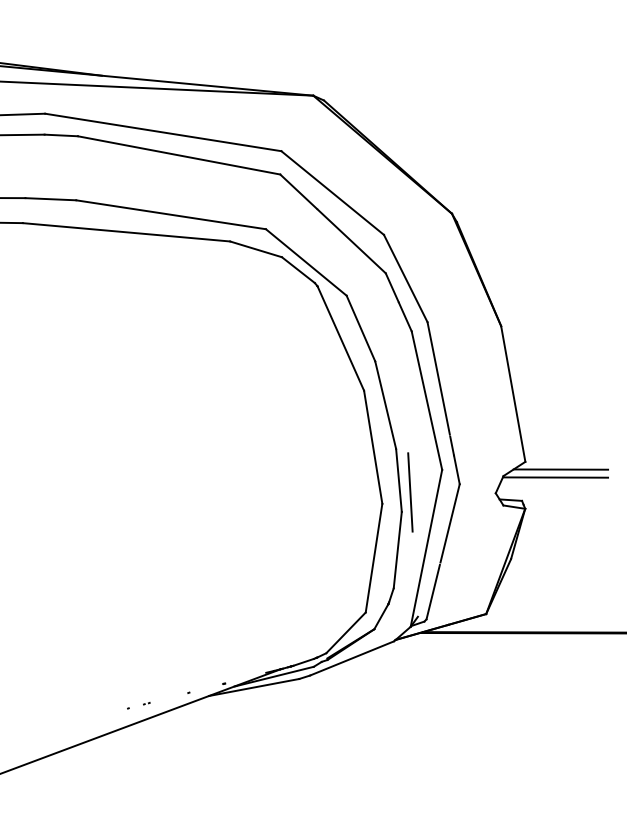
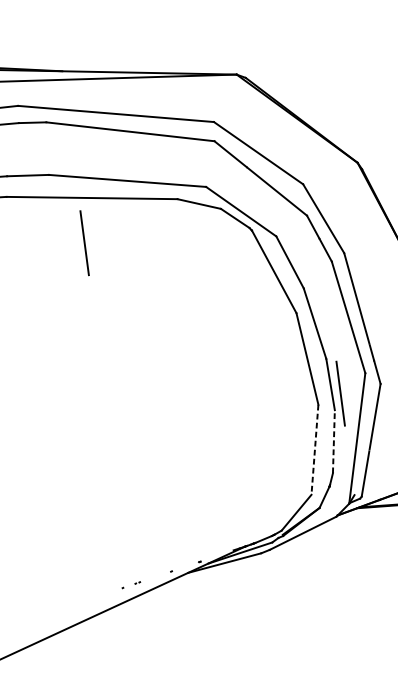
line: (113, 286) -> (84, 243), added
line: (397, 549) -> (333, 441), solid -> dashed
line: (374, 558) -> (315, 450), solid -> dashed

